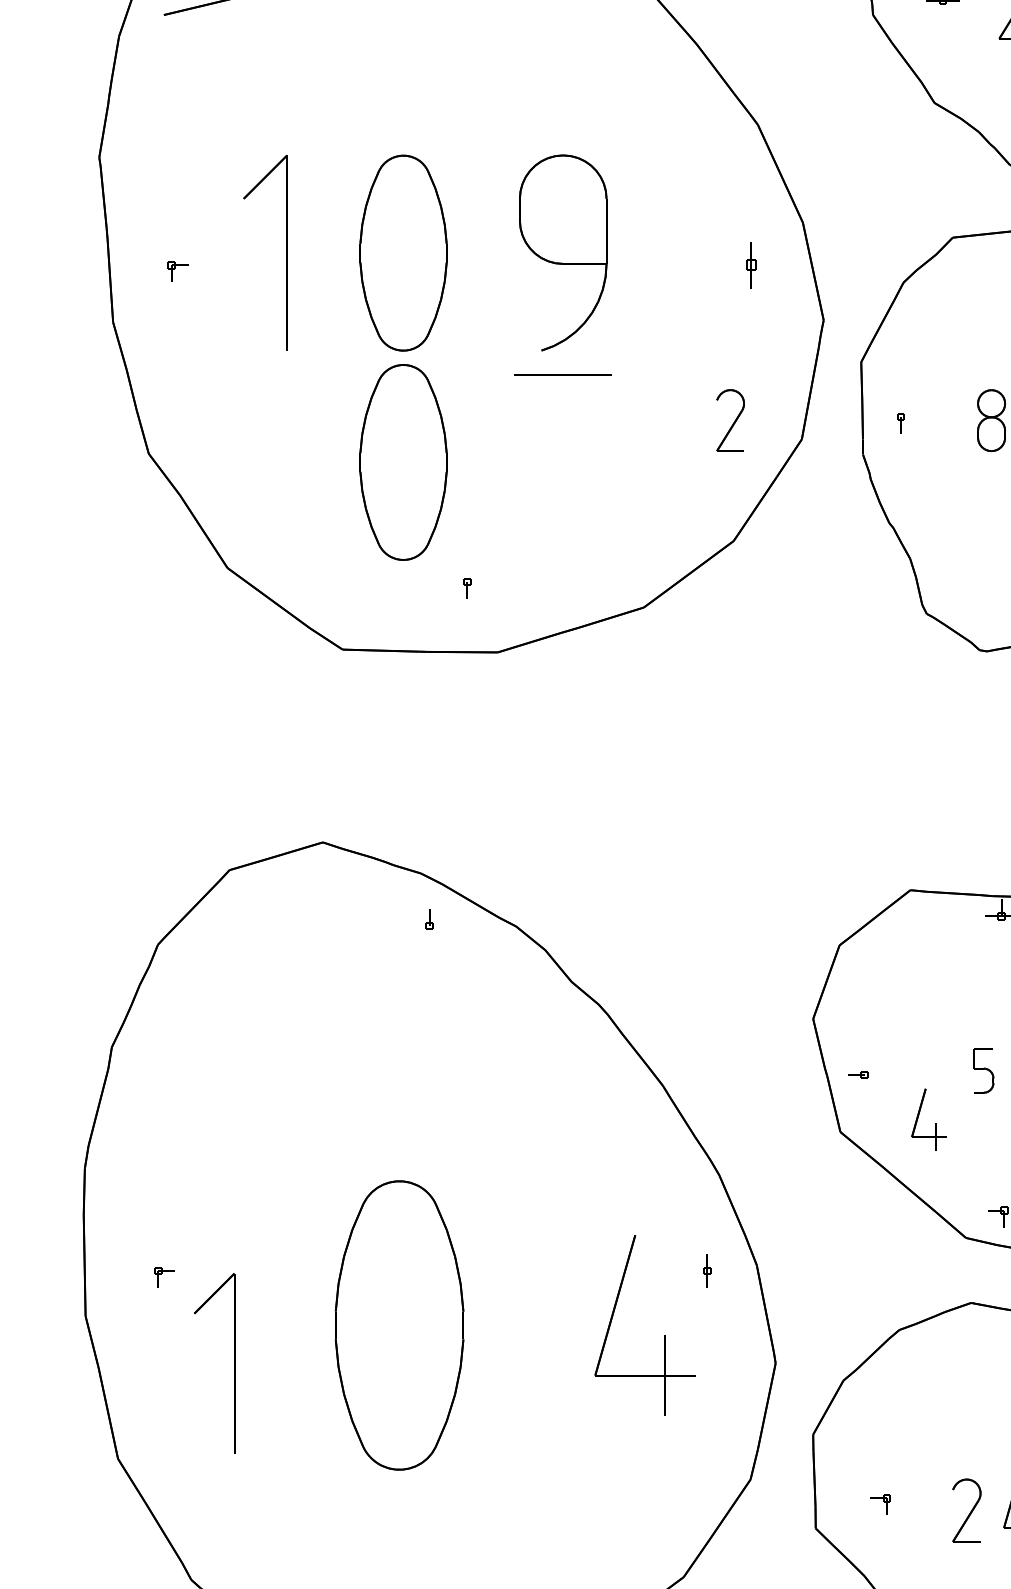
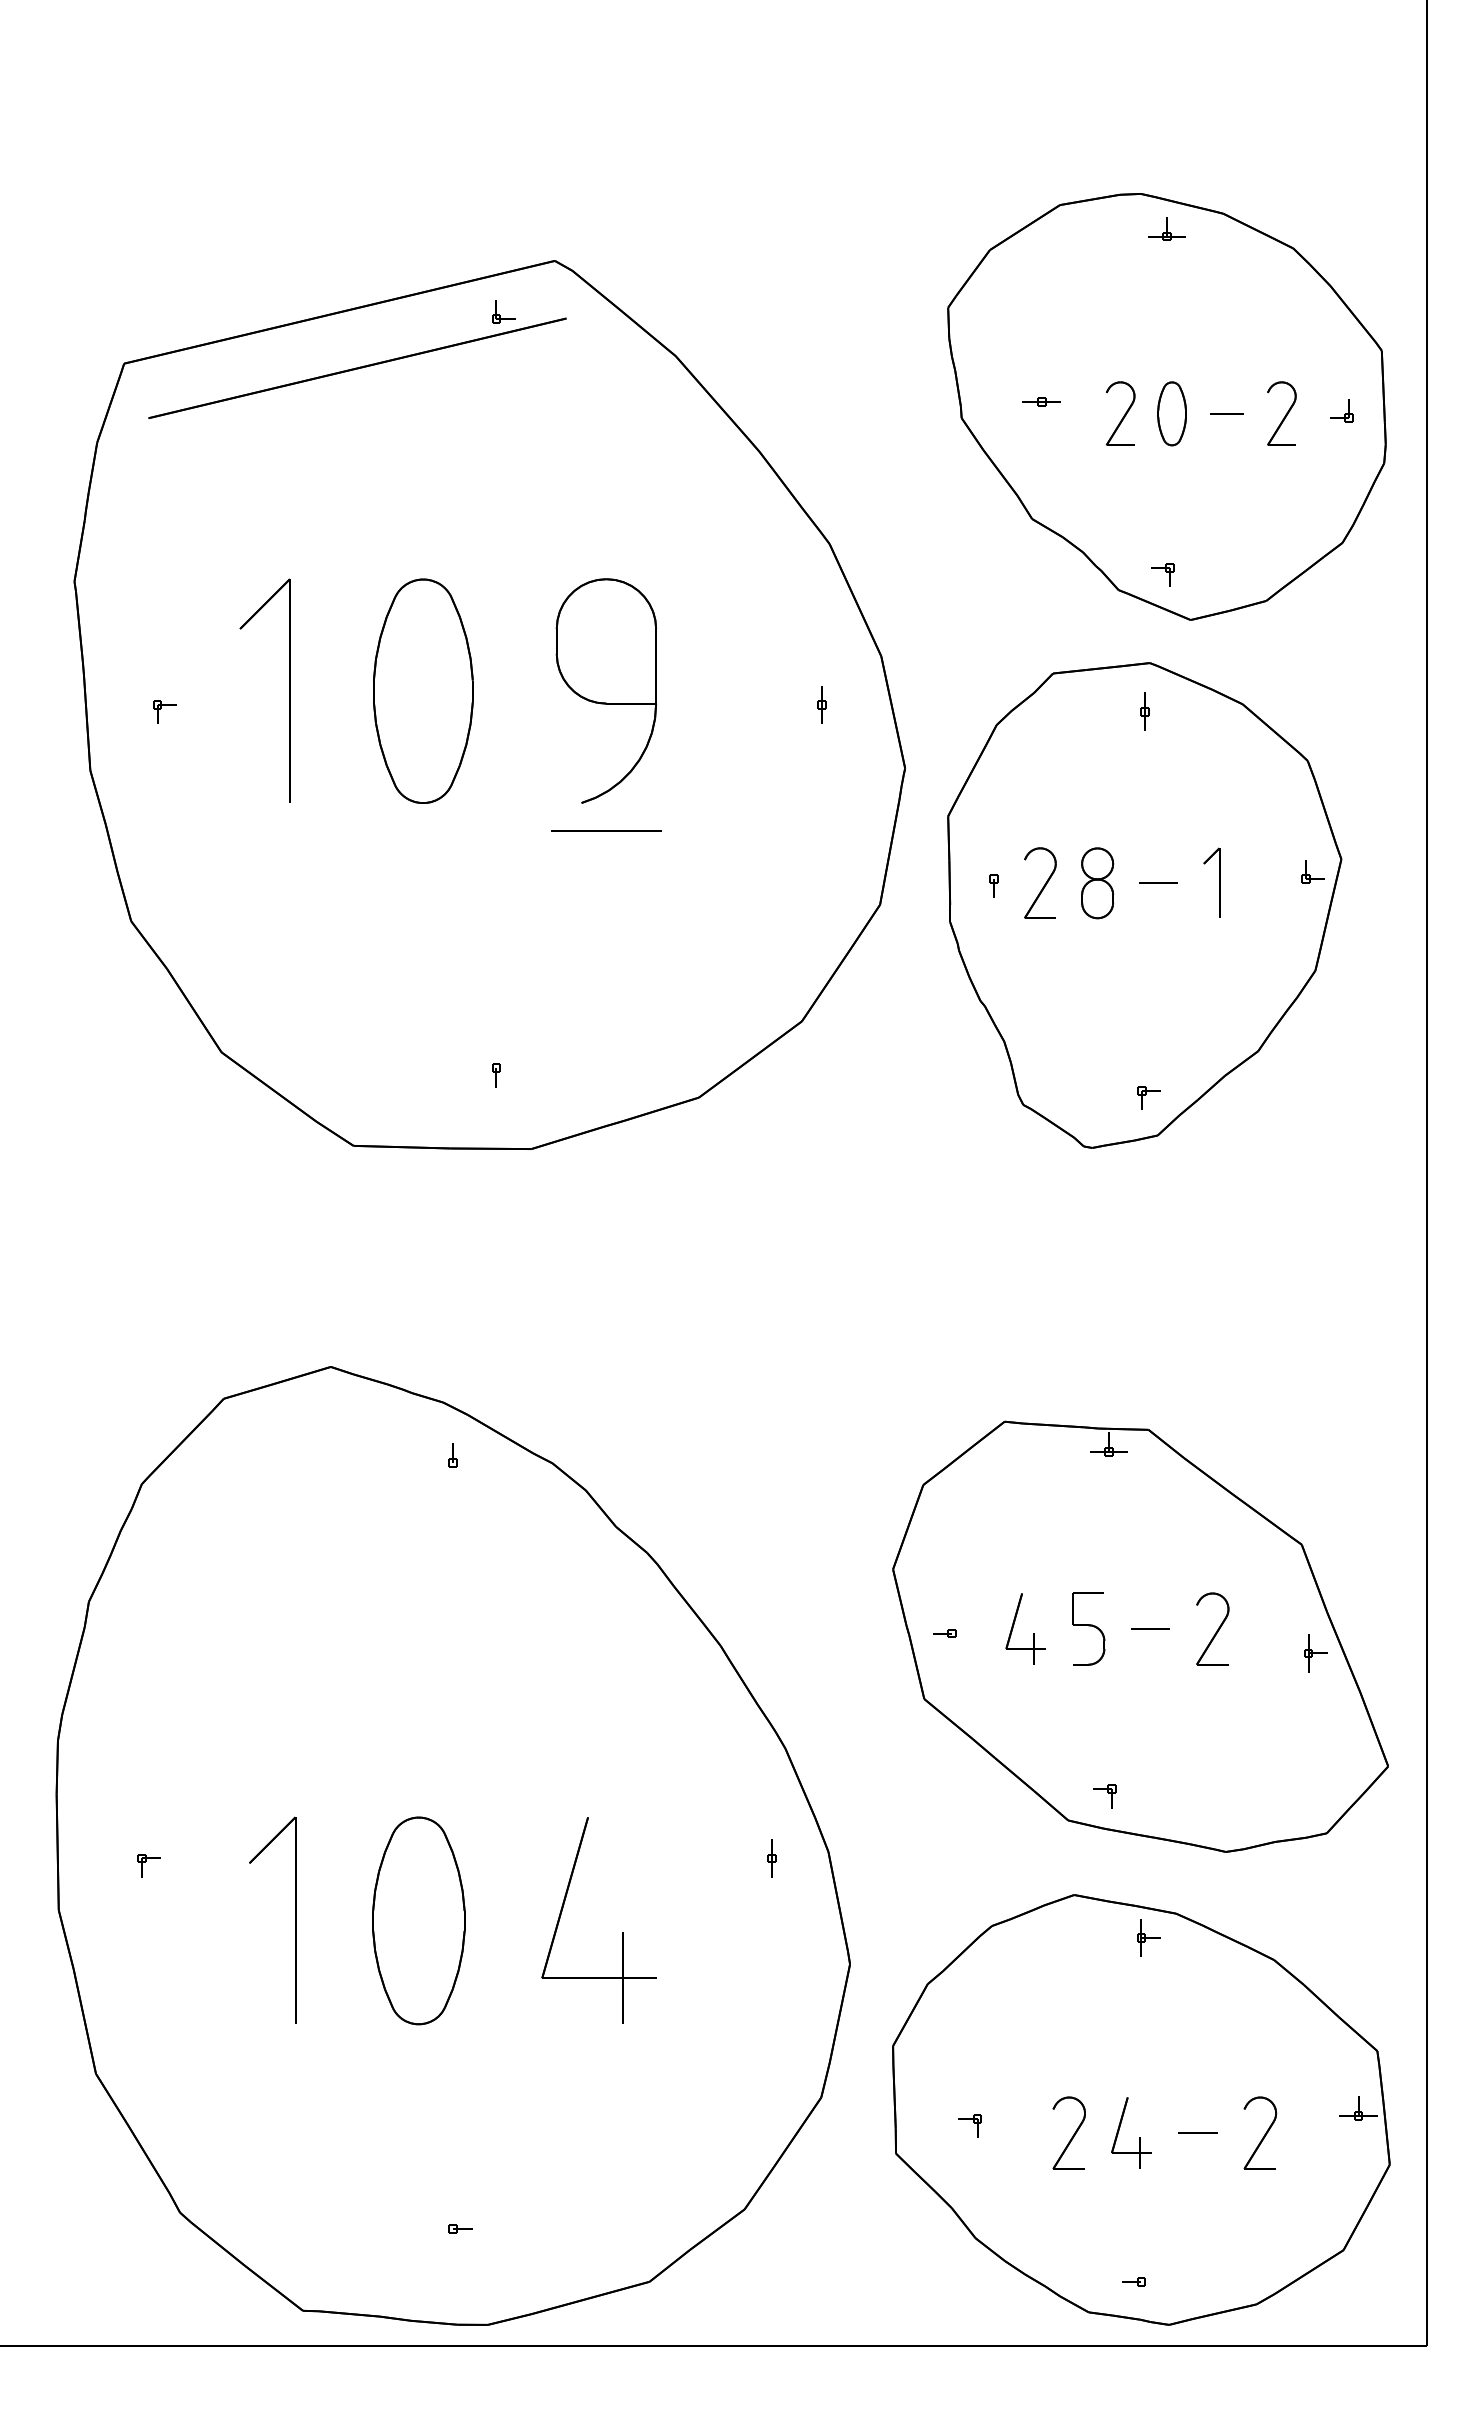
part: (750, 264) -> (821, 704), size x0.71
part: (730, 419) -> (1040, 882), moved
part: (403, 461) -> (423, 930), removed
part: (983, 1070) -> (1088, 1628), size x1.43
part: (935, 1123) -> (1033, 1633), moved
part: (399, 1325) -> (418, 1920), size x0.62
part: (665, 1335) -> (622, 1932), moved
part: (234, 1362) -> (295, 1919), moved

